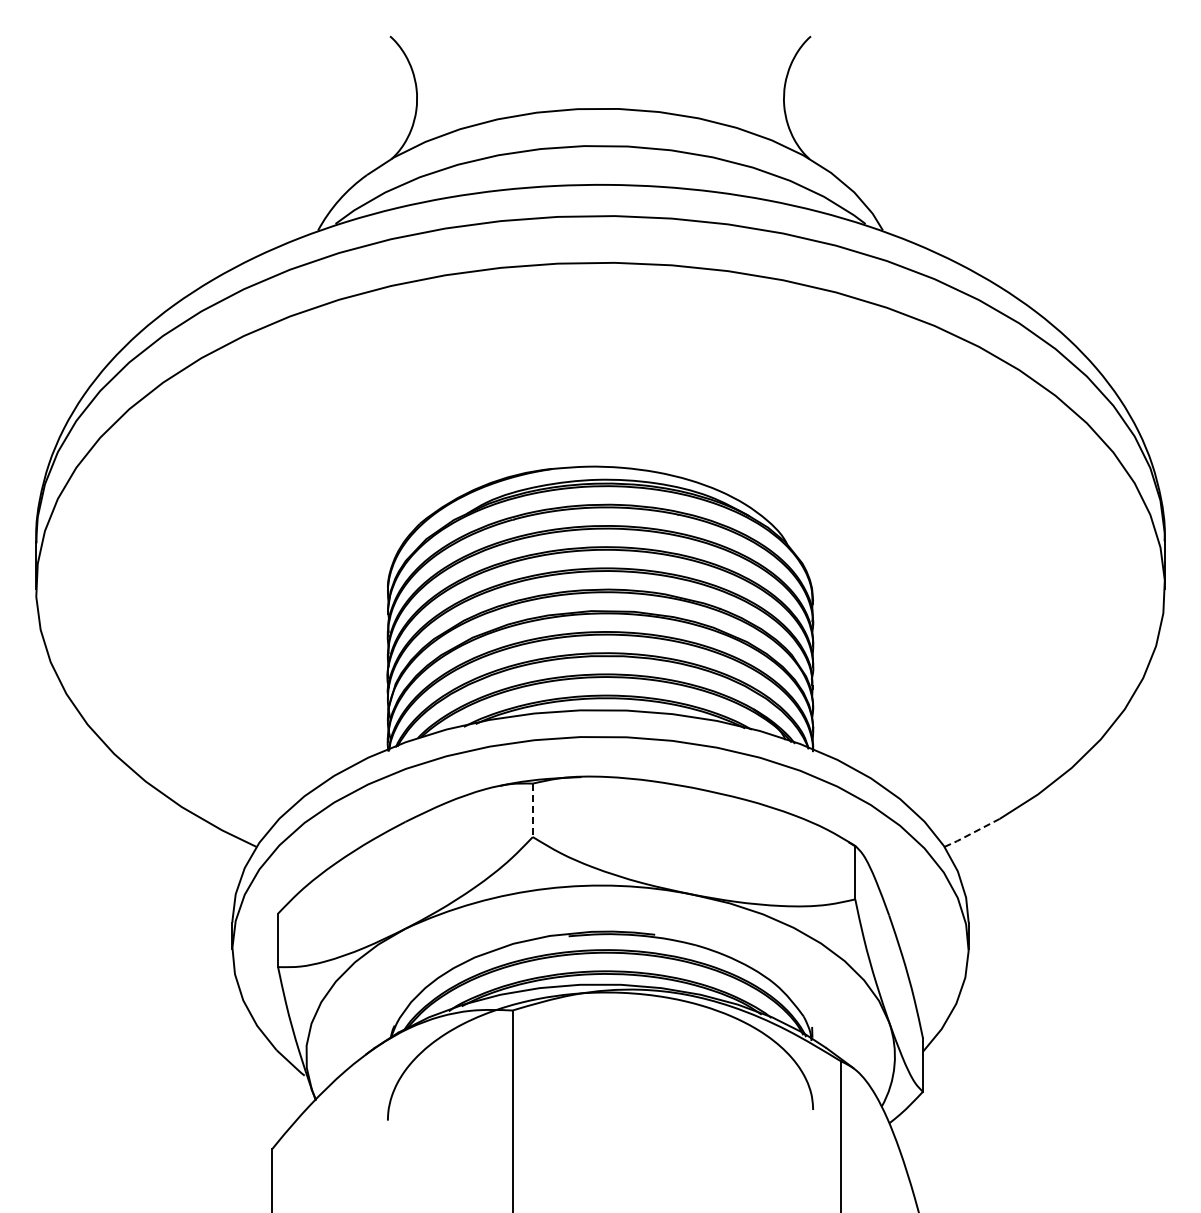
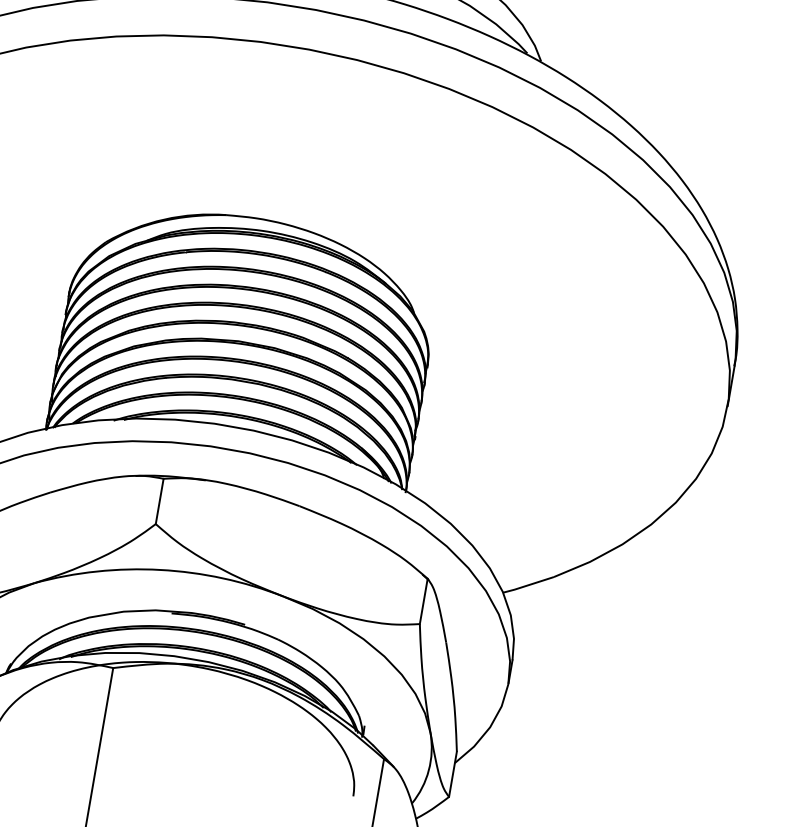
line: (532, 810) -> (159, 501), dashed -> solid
line: (972, 833) -> (528, 585), dashed -> solid

